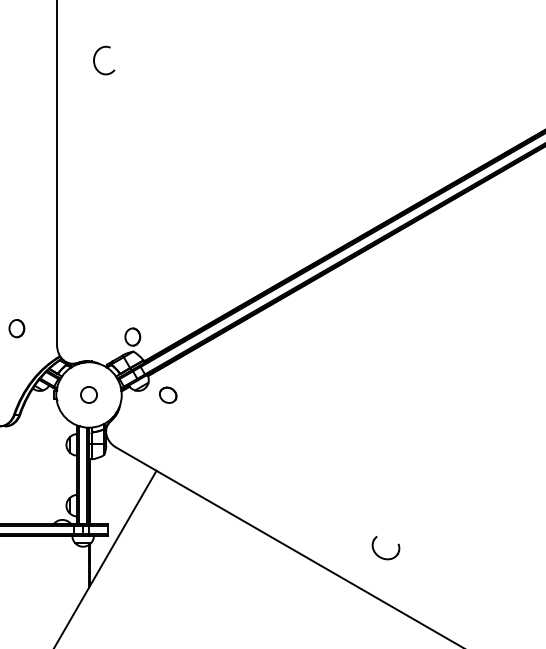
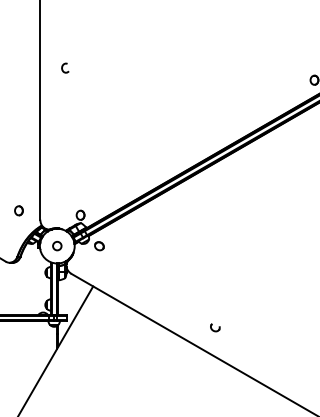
part: (104, 59) -> (65, 67), size x0.62
part: (386, 548) -> (215, 327), size x0.62

